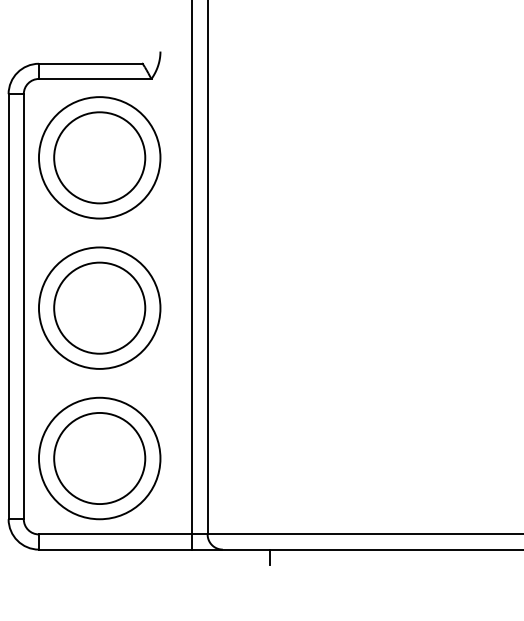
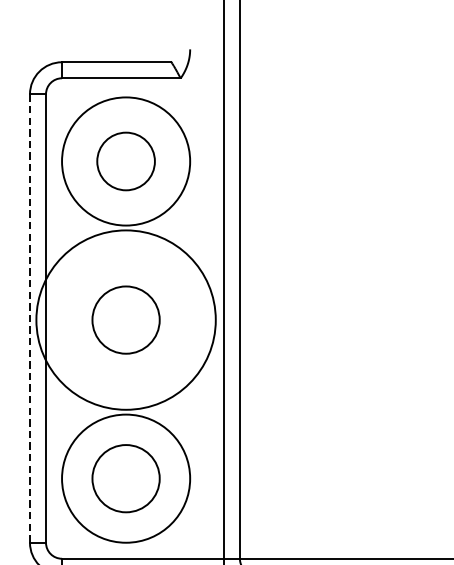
circle: (99, 157) -> (125, 161), size x0.6
line: (8, 306) -> (29, 318), solid -> dashed
circle: (99, 307) -> (125, 319), size x0.7
circle: (99, 307) -> (125, 319), size x1.4
circle: (99, 458) -> (125, 478), size x0.7

